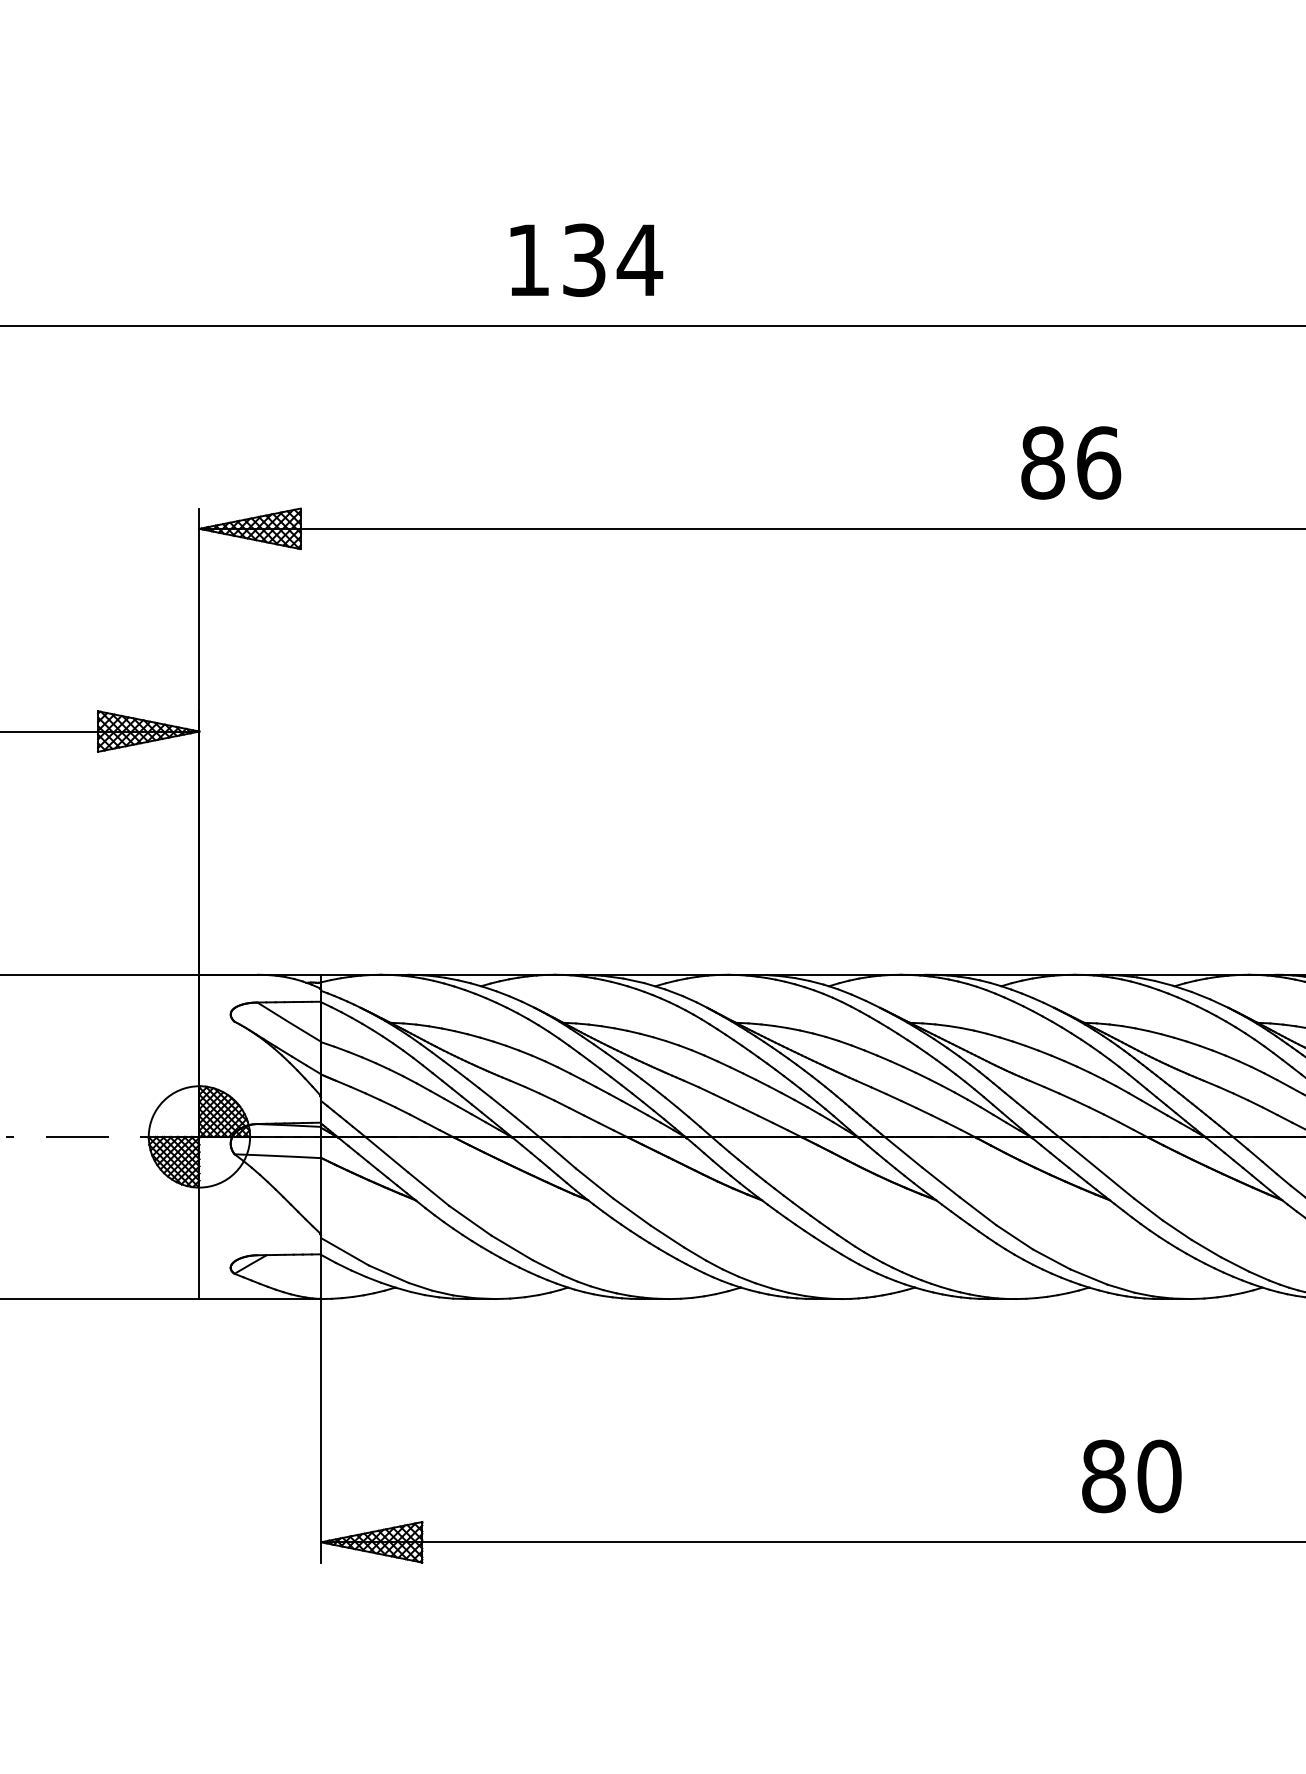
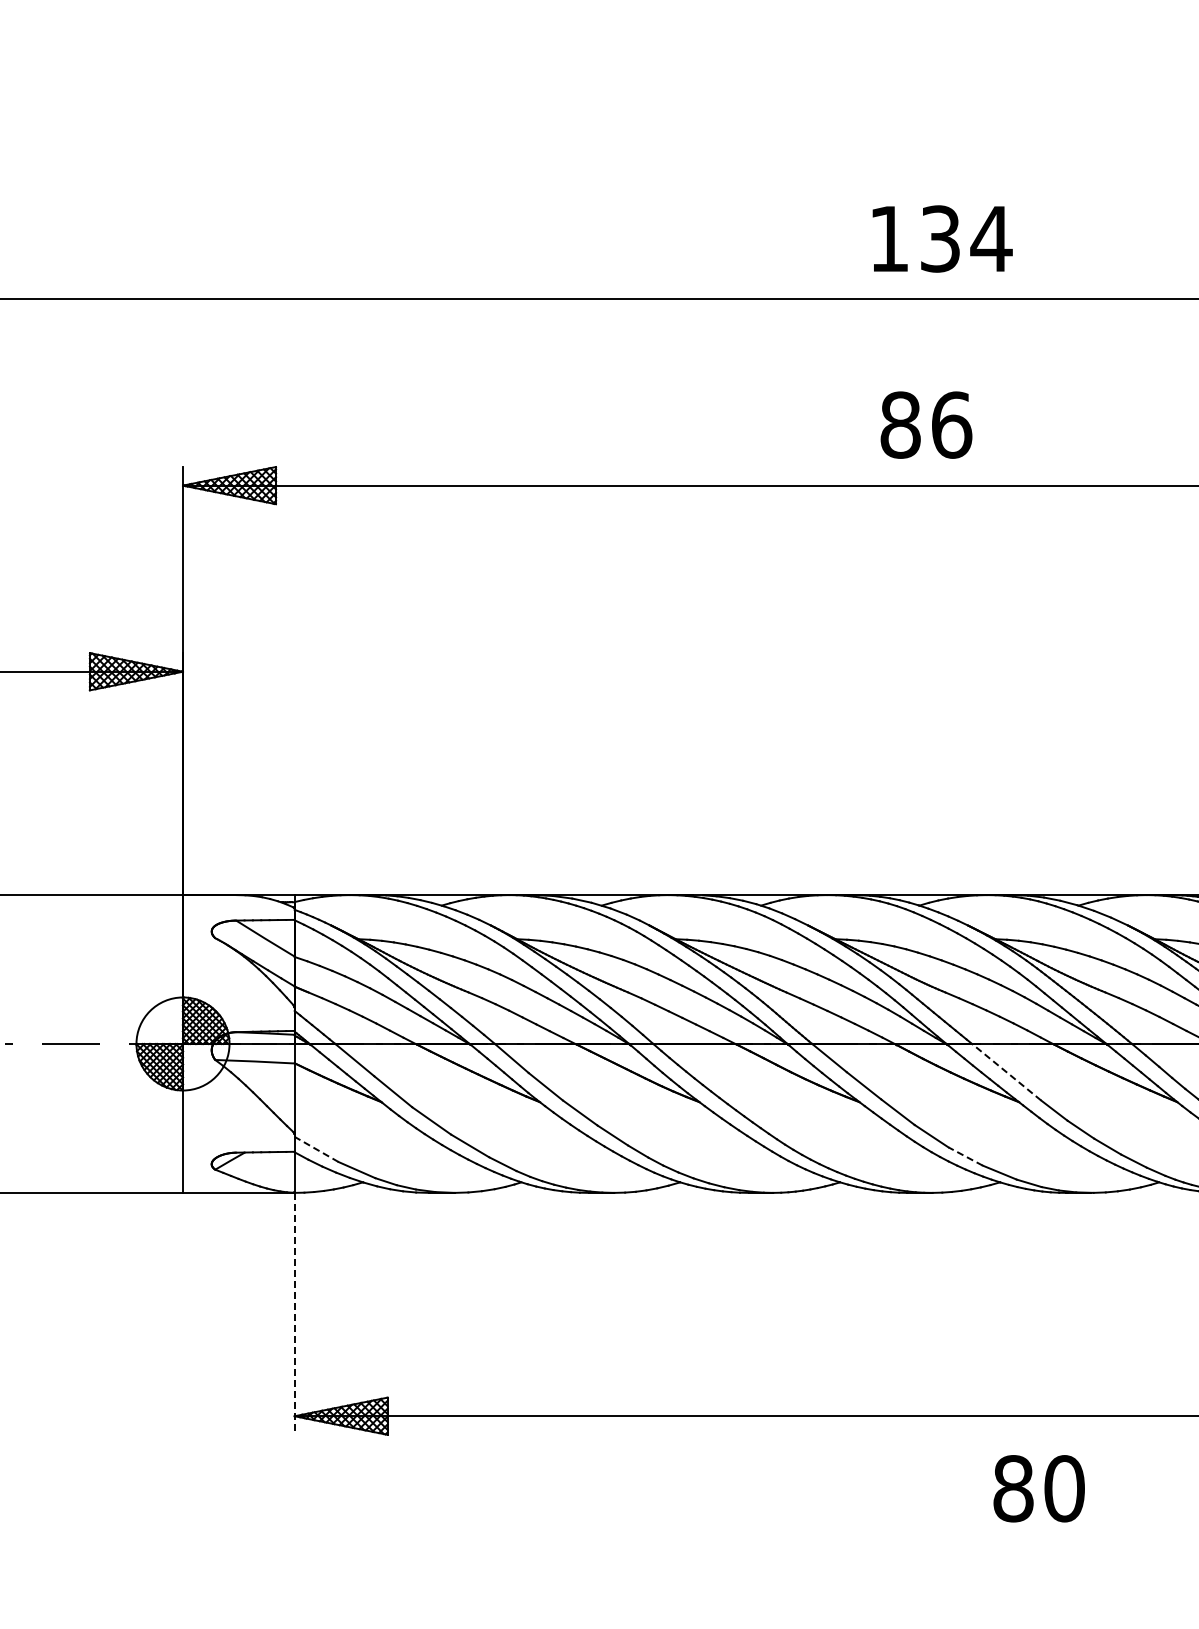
text: (586, 259) -> (942, 238), moved
text: (1071, 462) -> (926, 424), moved
line: (1096, 1167) -> (1006, 1072), solid -> dashed
line: (344, 1251) -> (316, 1149), solid -> dashed
line: (1051, 1259) -> (965, 1156), solid -> dashed
line: (320, 1430) -> (294, 1313), solid -> dashed
text: (1131, 1476) -> (1038, 1488), moved

